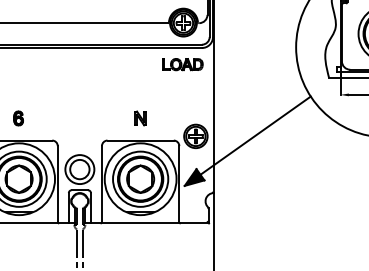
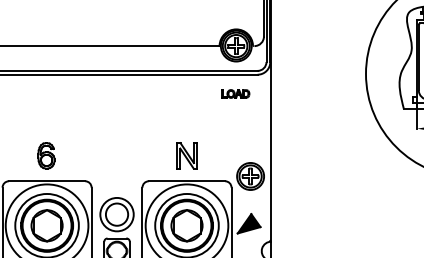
part: (182, 64) -> (235, 93), size x0.6
part: (18, 118) -> (46, 155), size x1.6
part: (140, 118) -> (186, 155), size x1.6
line: (255, 135) -> (319, 175), removed

